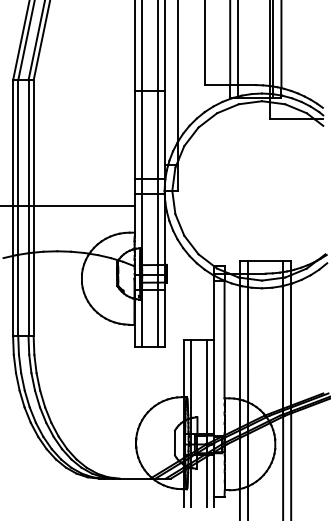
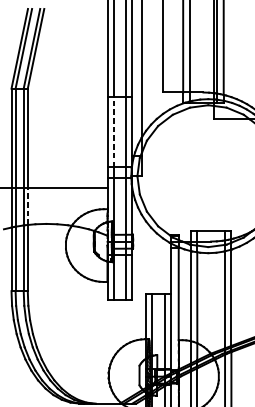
line: (142, 134) -> (113, 131), solid -> dashed
line: (33, 229) -> (27, 206), solid -> dashed

